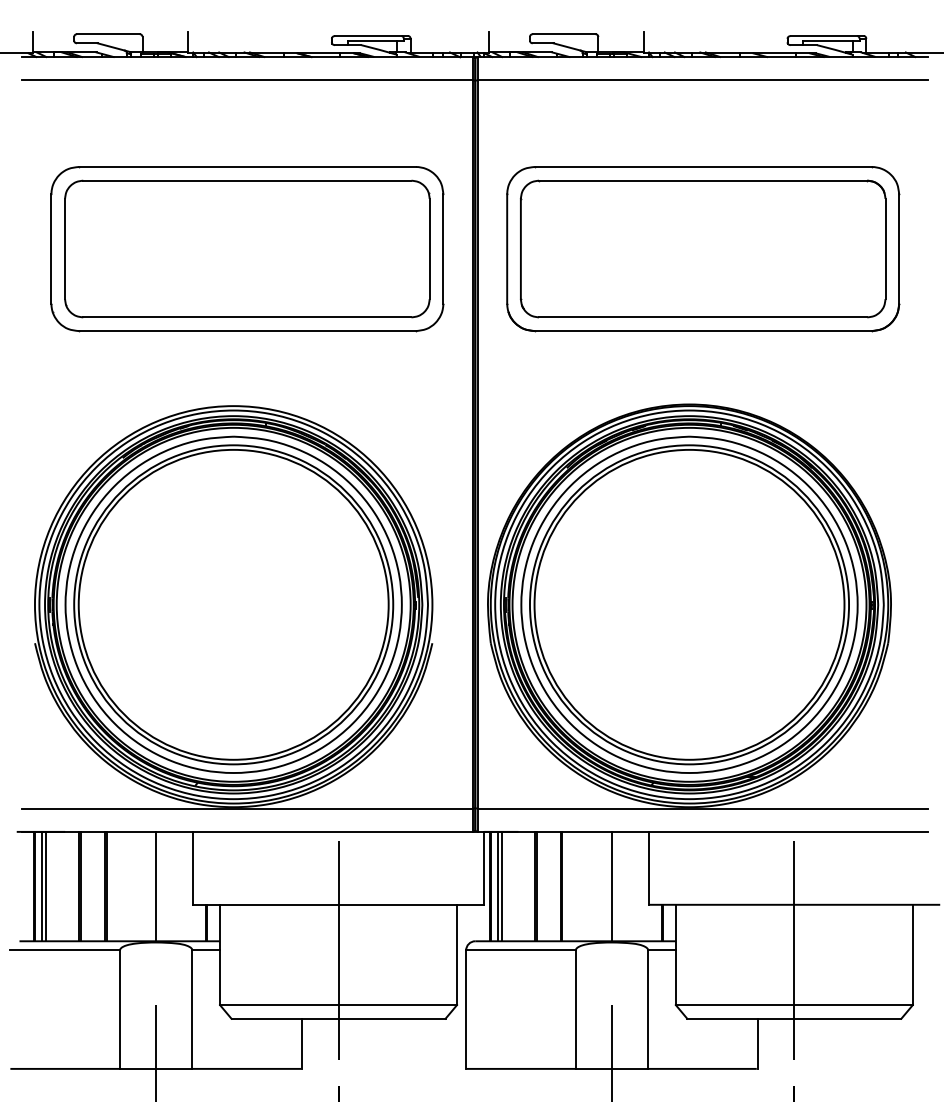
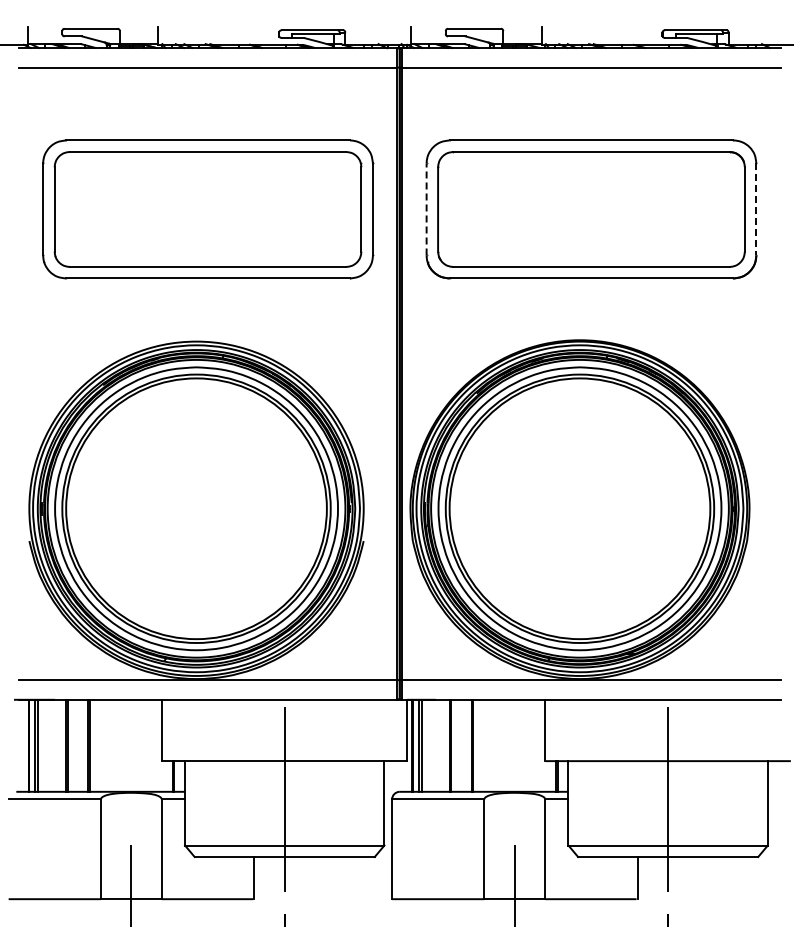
line: (507, 247) -> (426, 208), solid -> dashed
line: (899, 249) -> (756, 209), solid -> dashed
line: (156, 886) -> (131, 745), removed
line: (611, 886) -> (514, 745), removed

